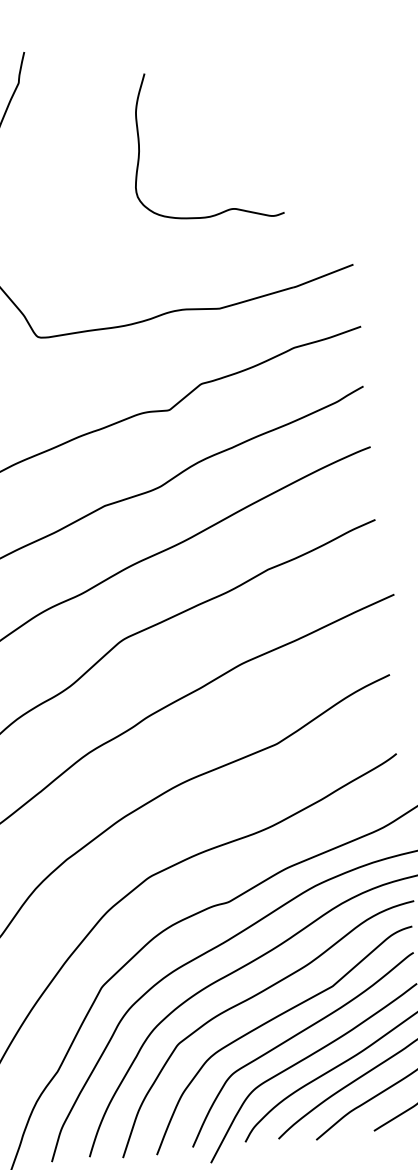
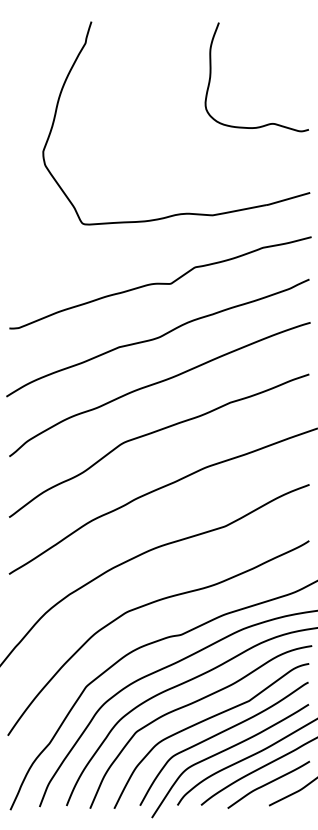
curve: (140, 150) -> (211, 76), moved

